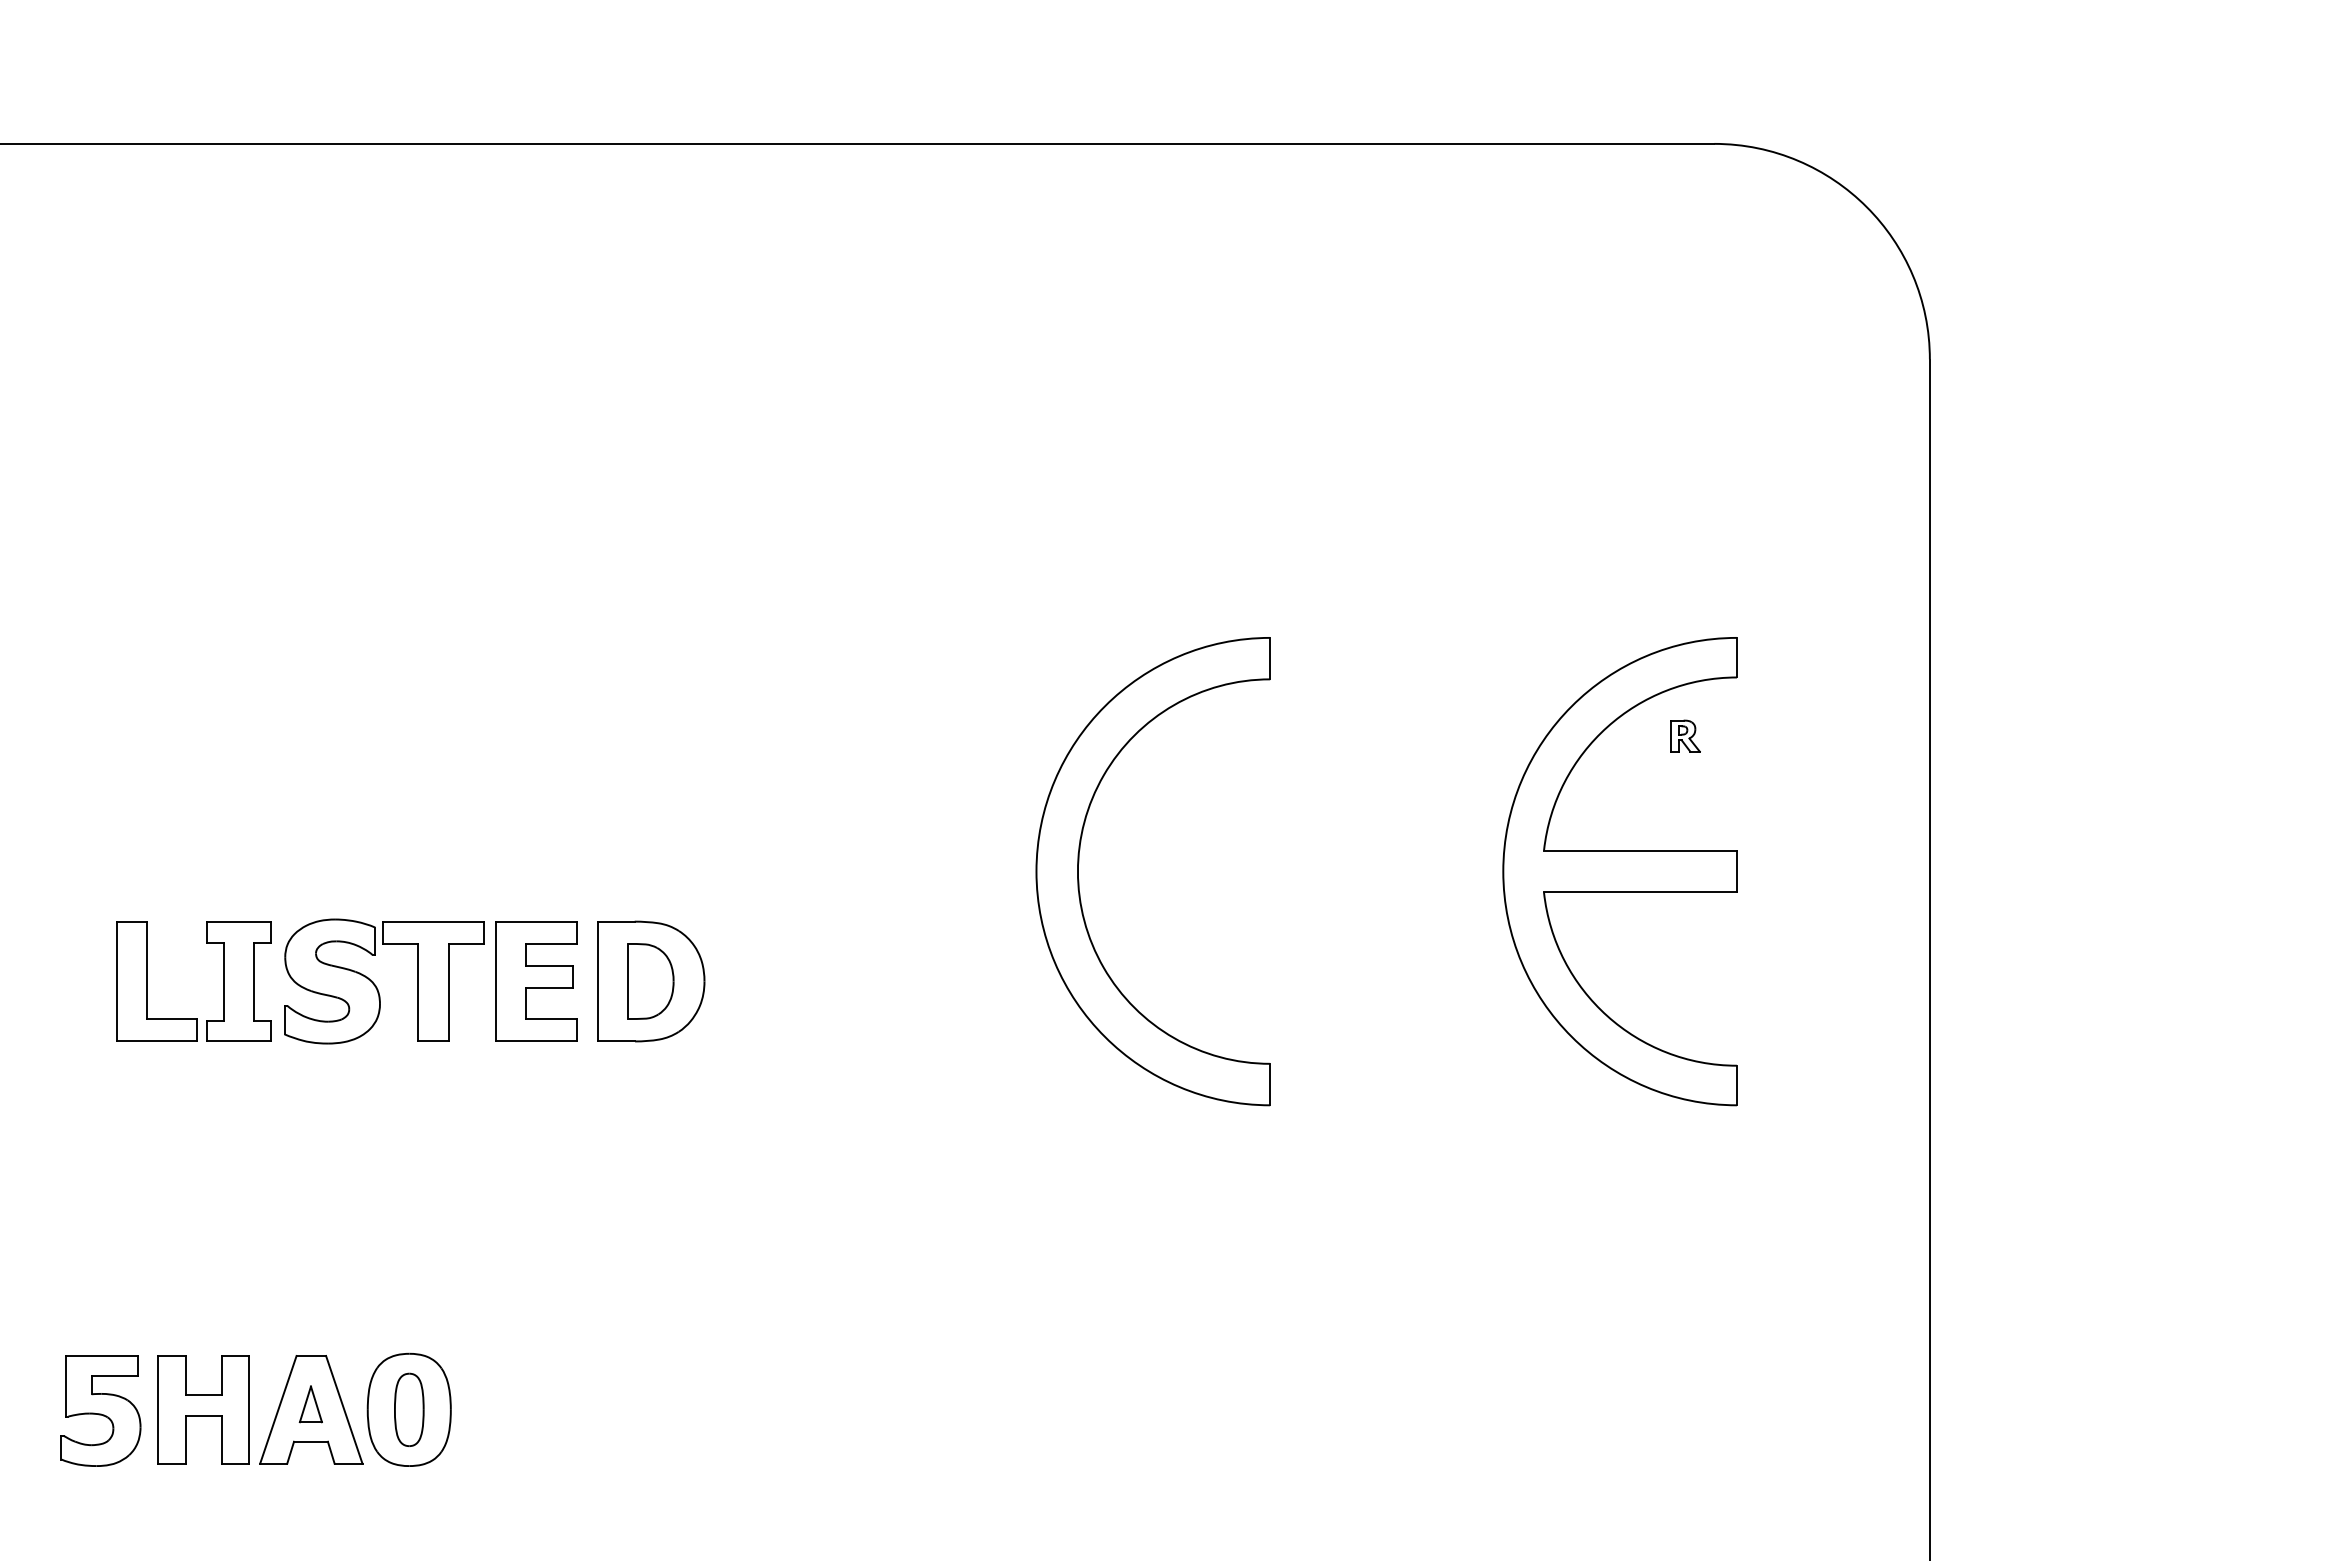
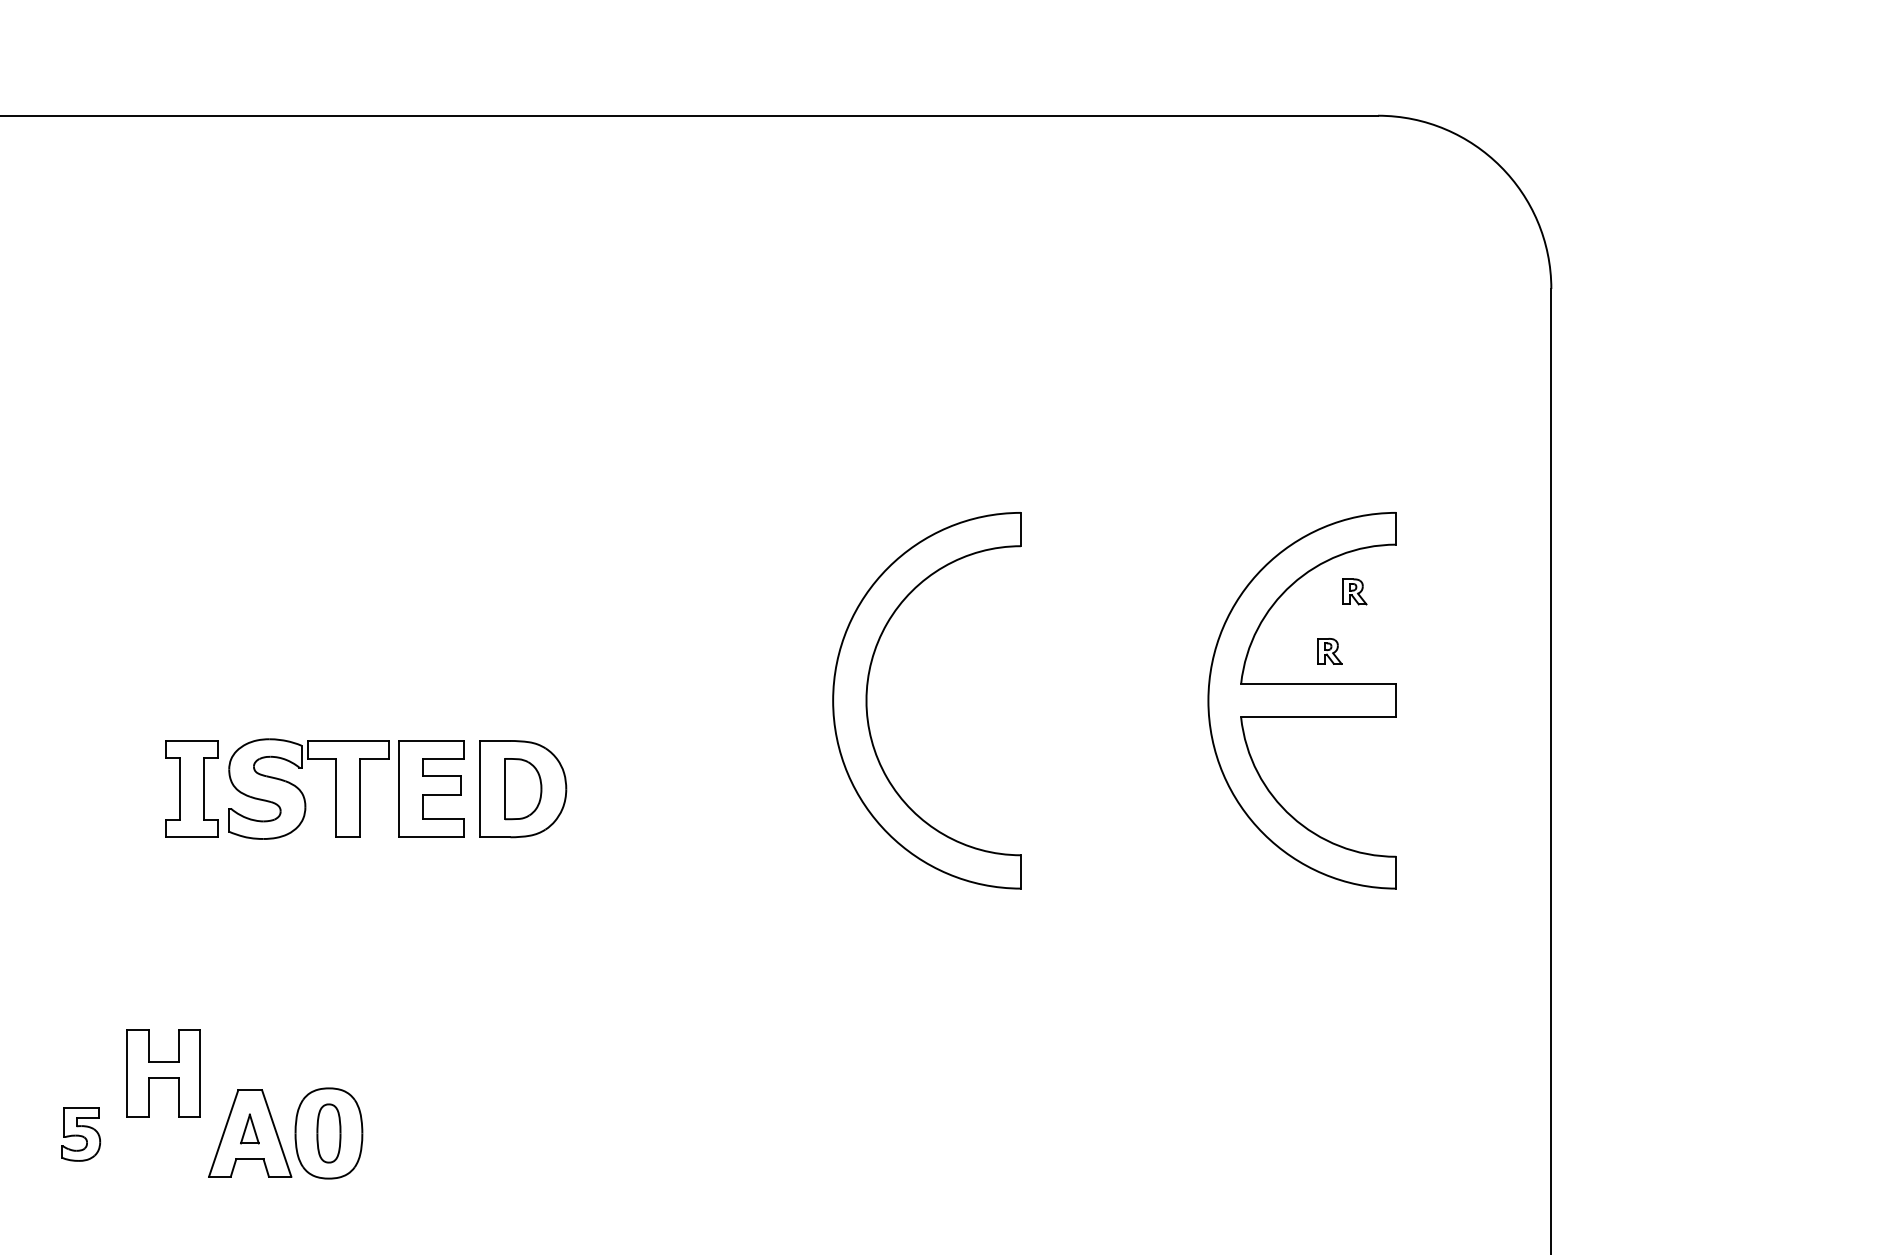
part: (1654, 809) -> (1329, 650), added
part: (147, 981) -> (118, 789), removed
part: (203, 1409) -> (163, 1072), moved
part: (100, 1410) -> (80, 1133), size x0.6

